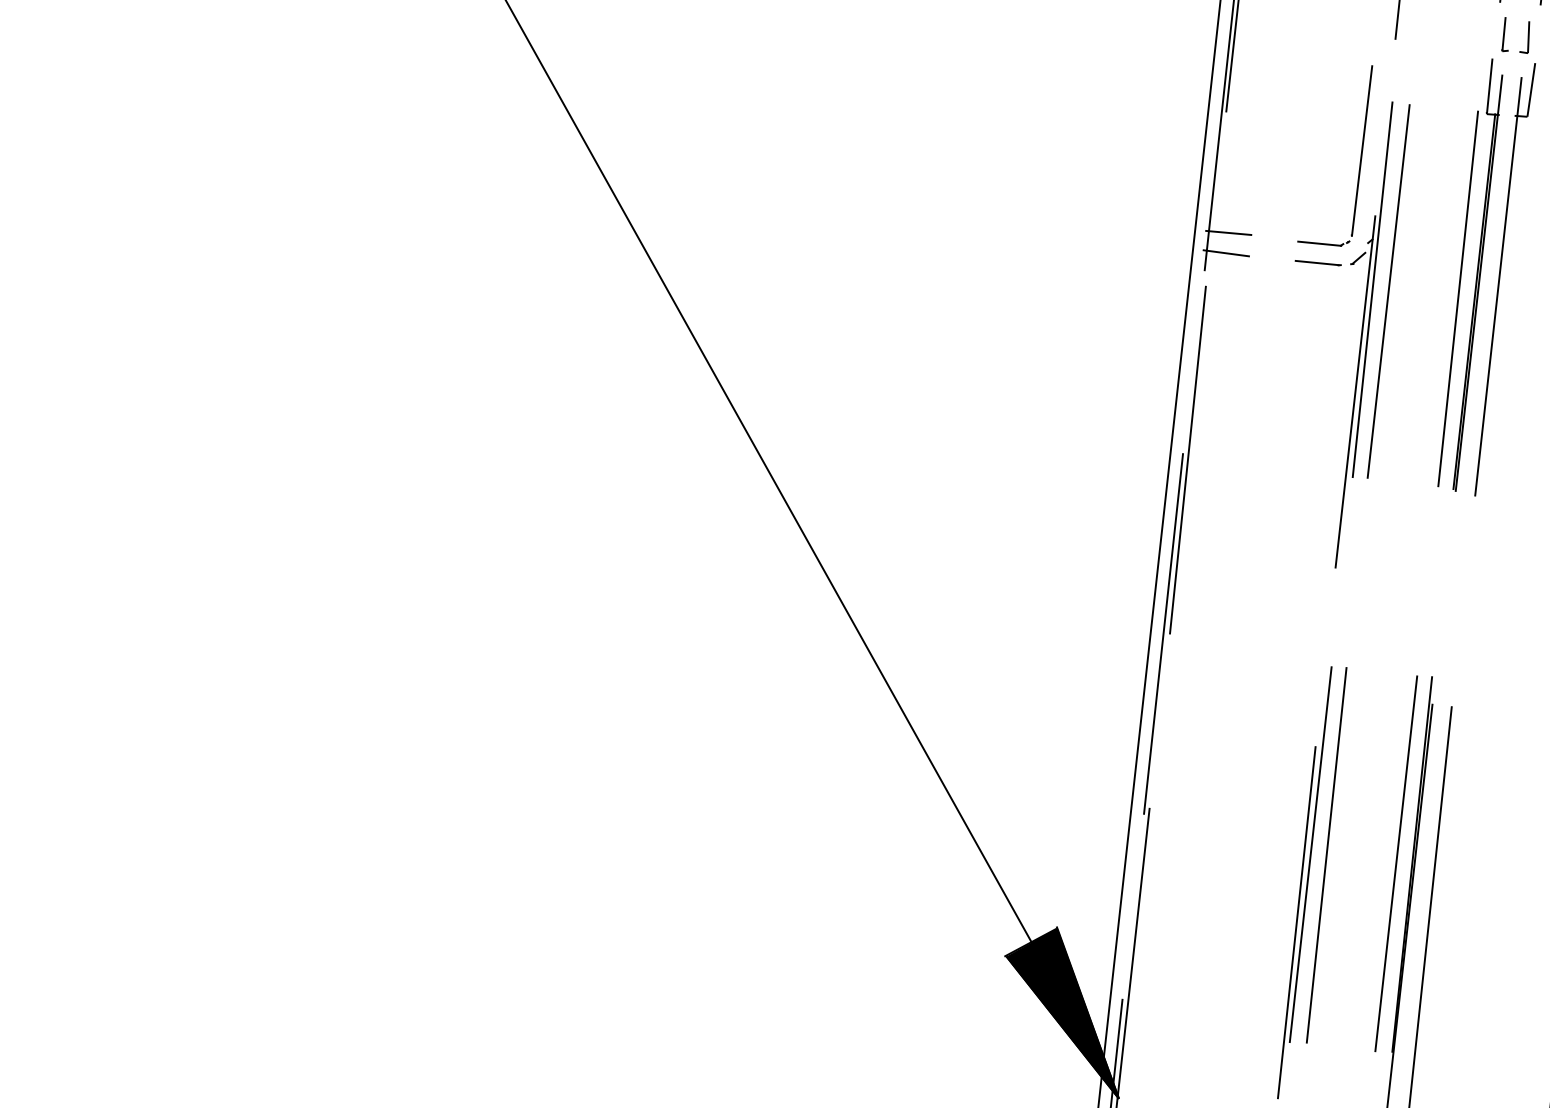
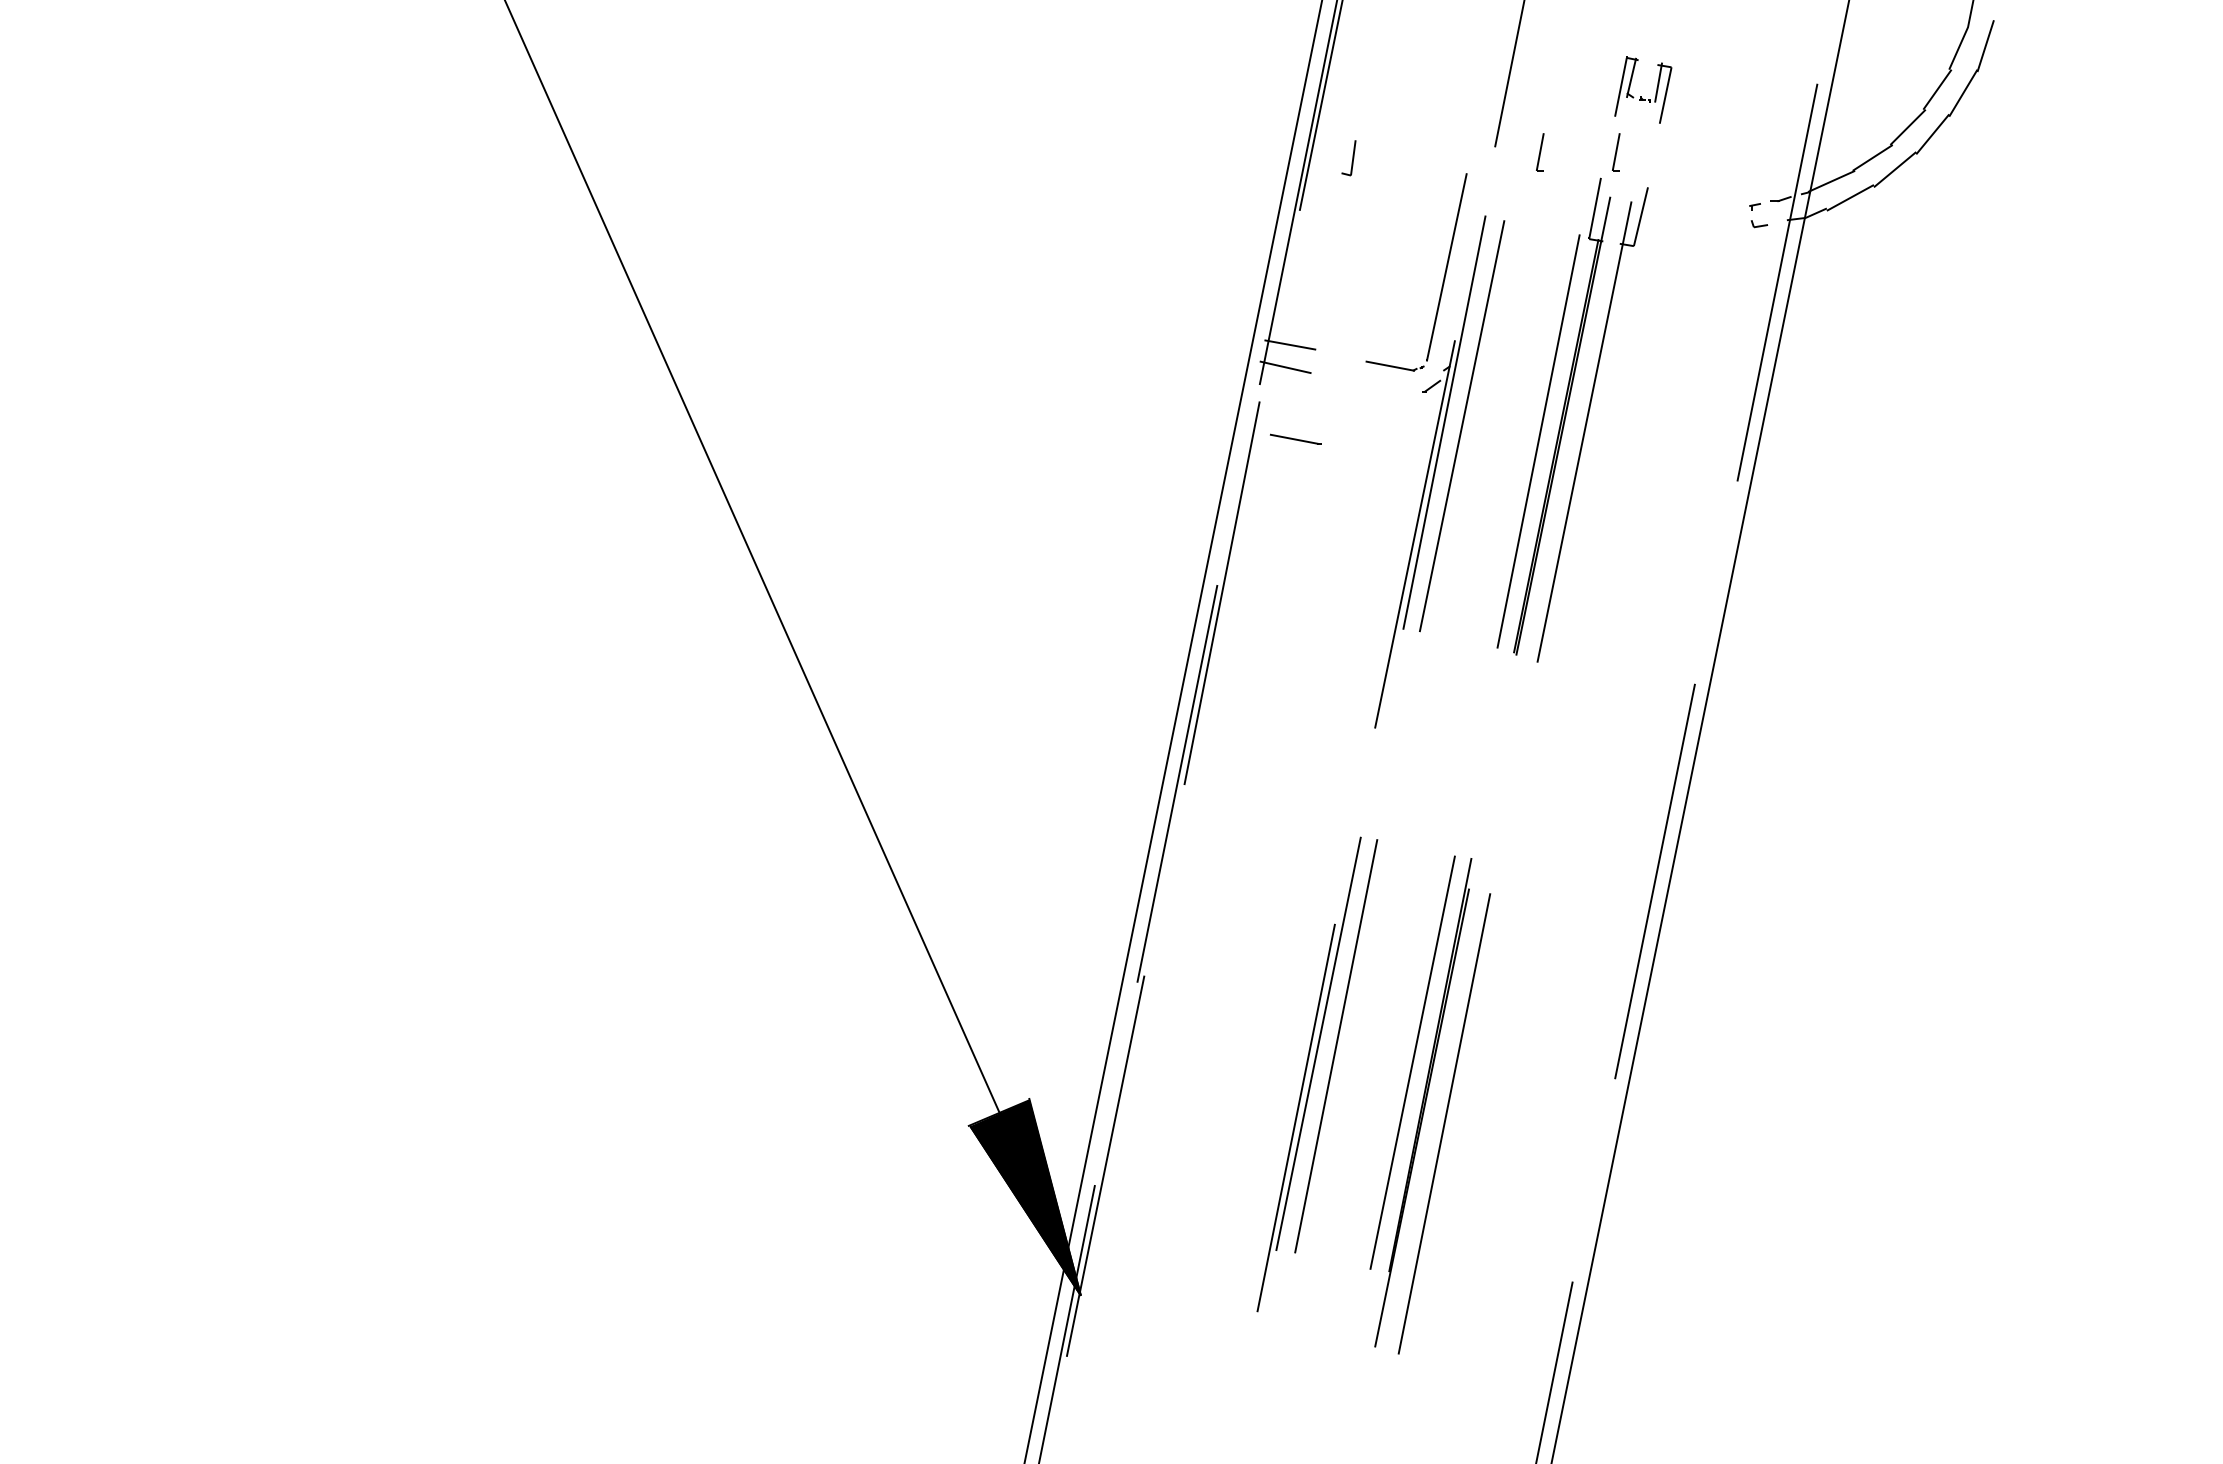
part: (1524, 38) -> (1348, 158), moved
part: (1436, 40) -> (1540, 152), added
line: (1317, 262) -> (1295, 438), moved

